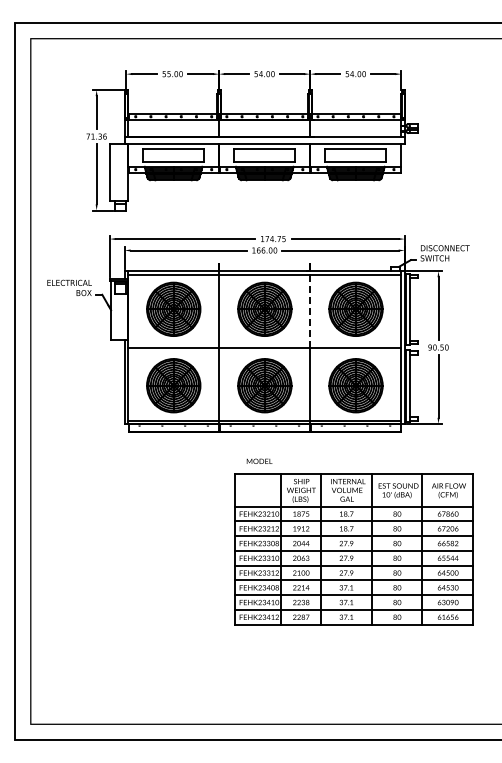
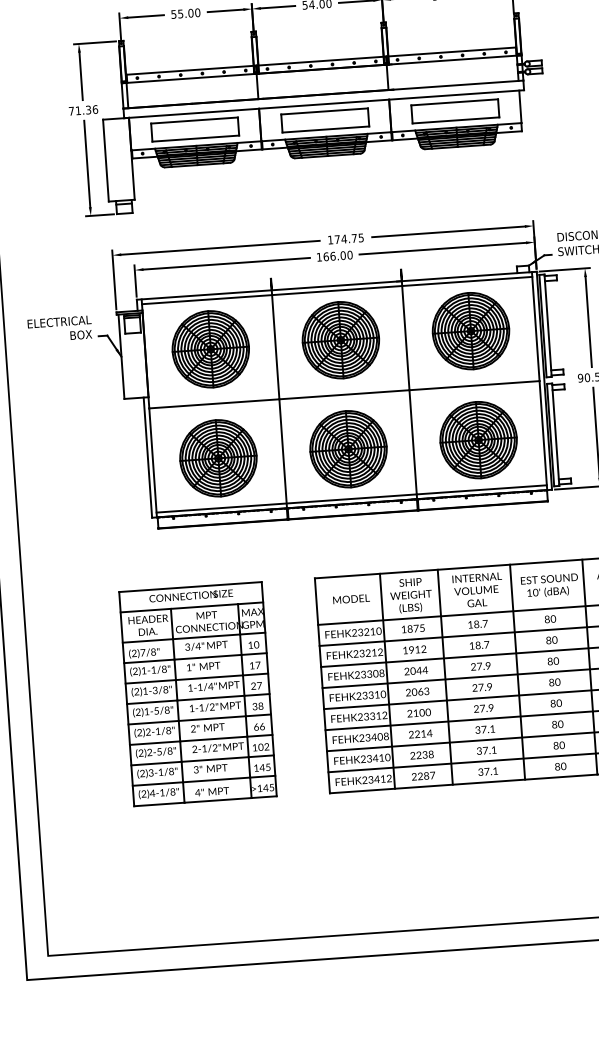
line: (310, 308) -> (405, 334), dashed -> solid
text: (259, 460) -> (351, 597), moved
part: (147, 548) -> (197, 693), added

